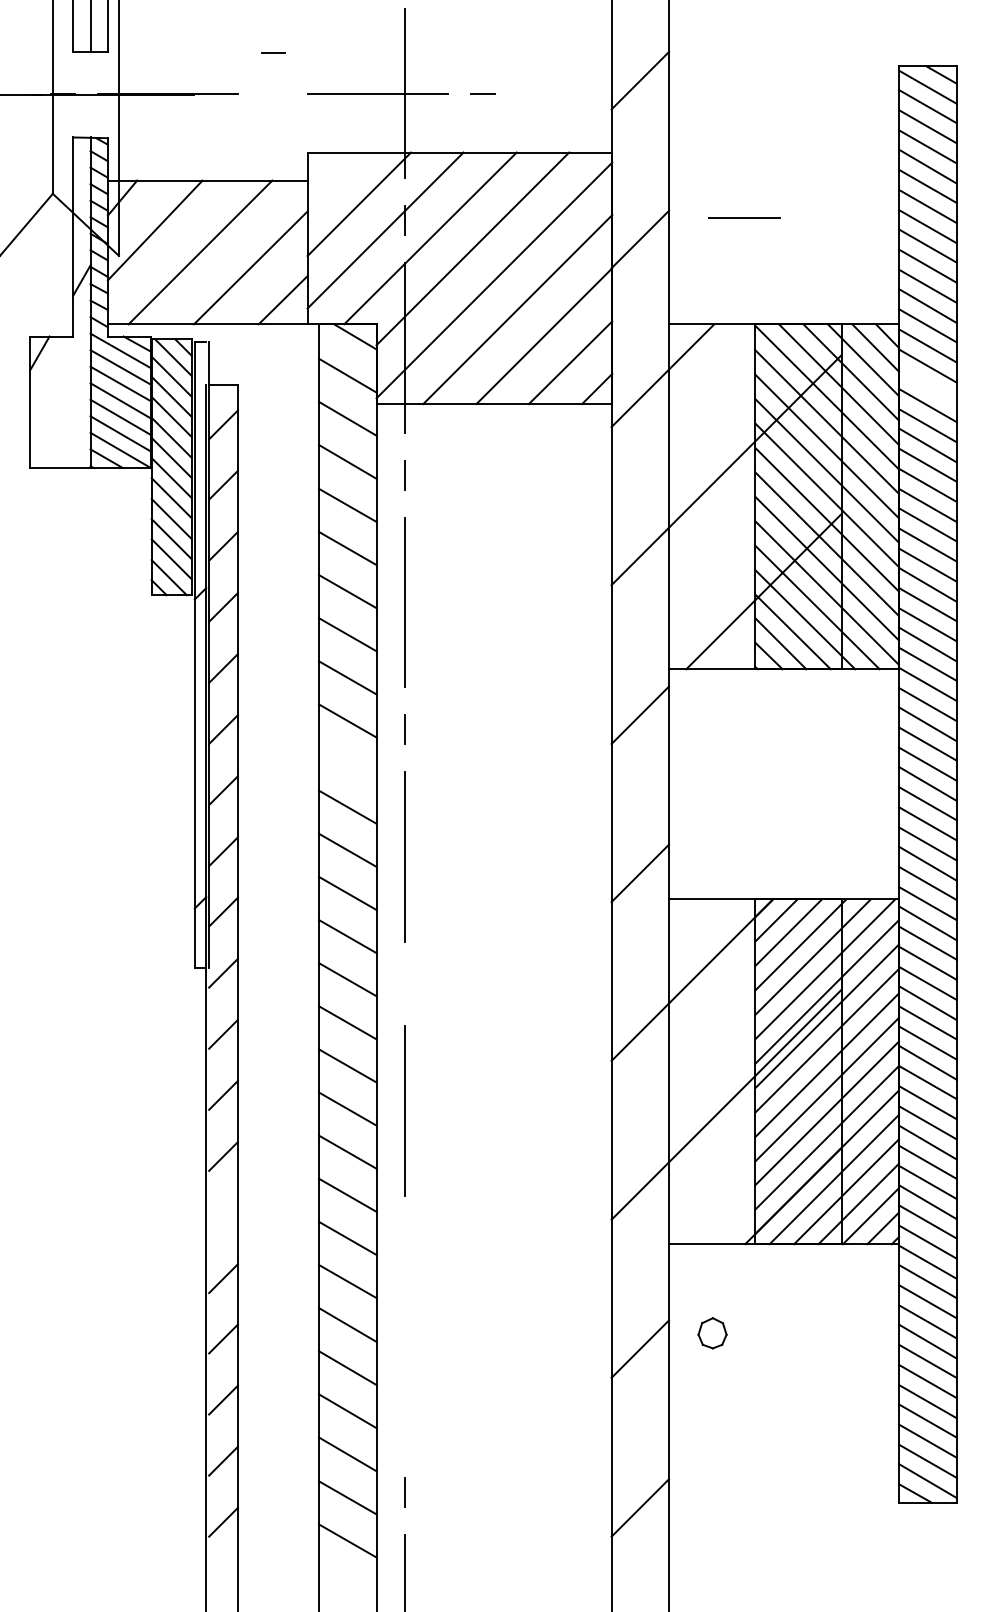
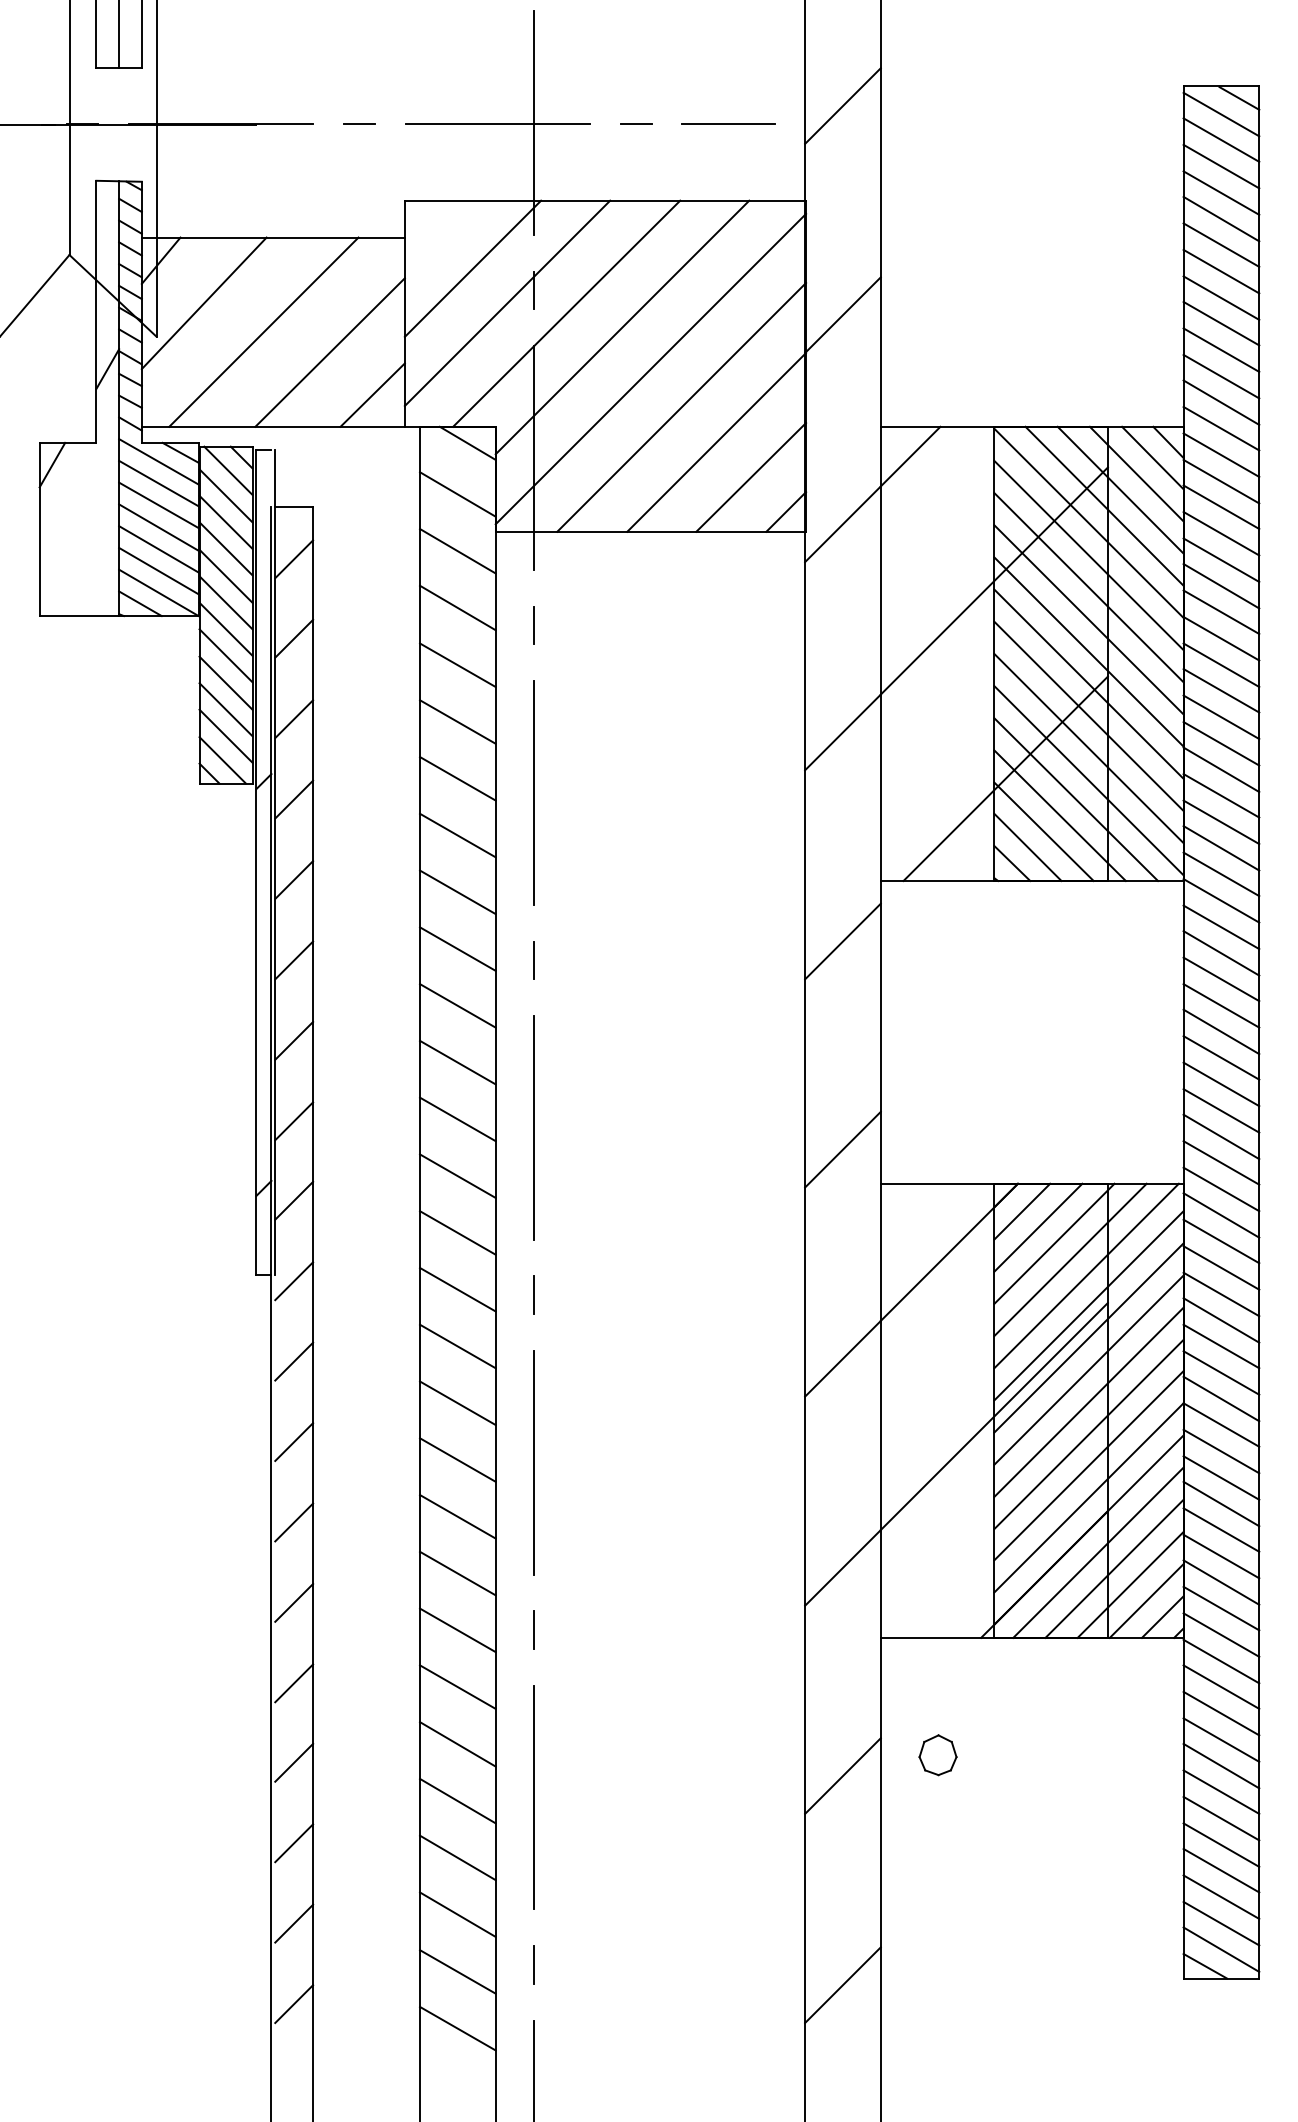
line: (273, 52) -> (360, 122), moved
line: (744, 217) -> (728, 122), moved
line: (927, 384) -> (1221, 506), added
line: (347, 763) -> (457, 1005), added
line: (405, 983) -> (533, 1294), added
line: (223, 1217) -> (294, 1602), added
line: (404, 1238) -> (532, 1630), added
line: (404, 1365) -> (532, 1797), added

